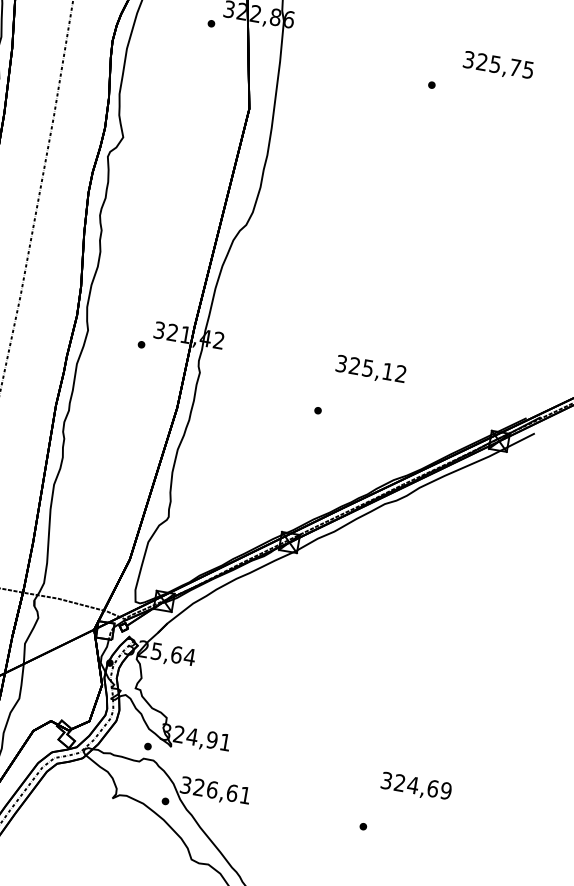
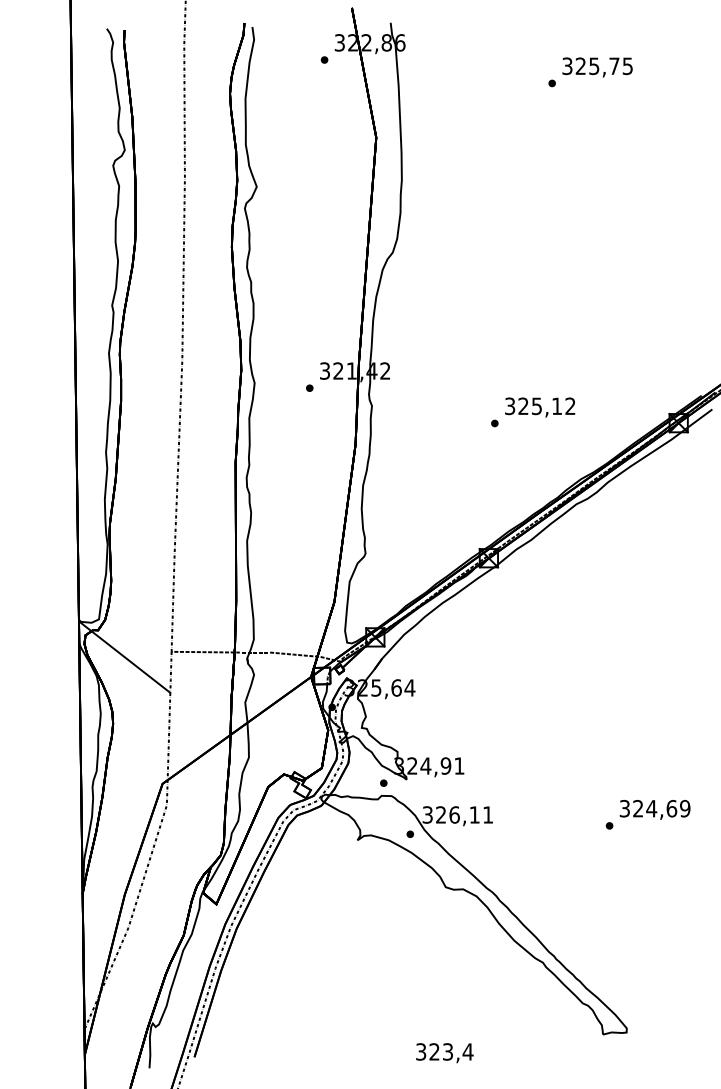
text: (498, 66) -> (597, 67), moved
text: (371, 370) -> (540, 407), moved
text: (415, 786) -> (654, 809), moved
text: (232, 792) -> (474, 814), 326,61 -> 326,11

